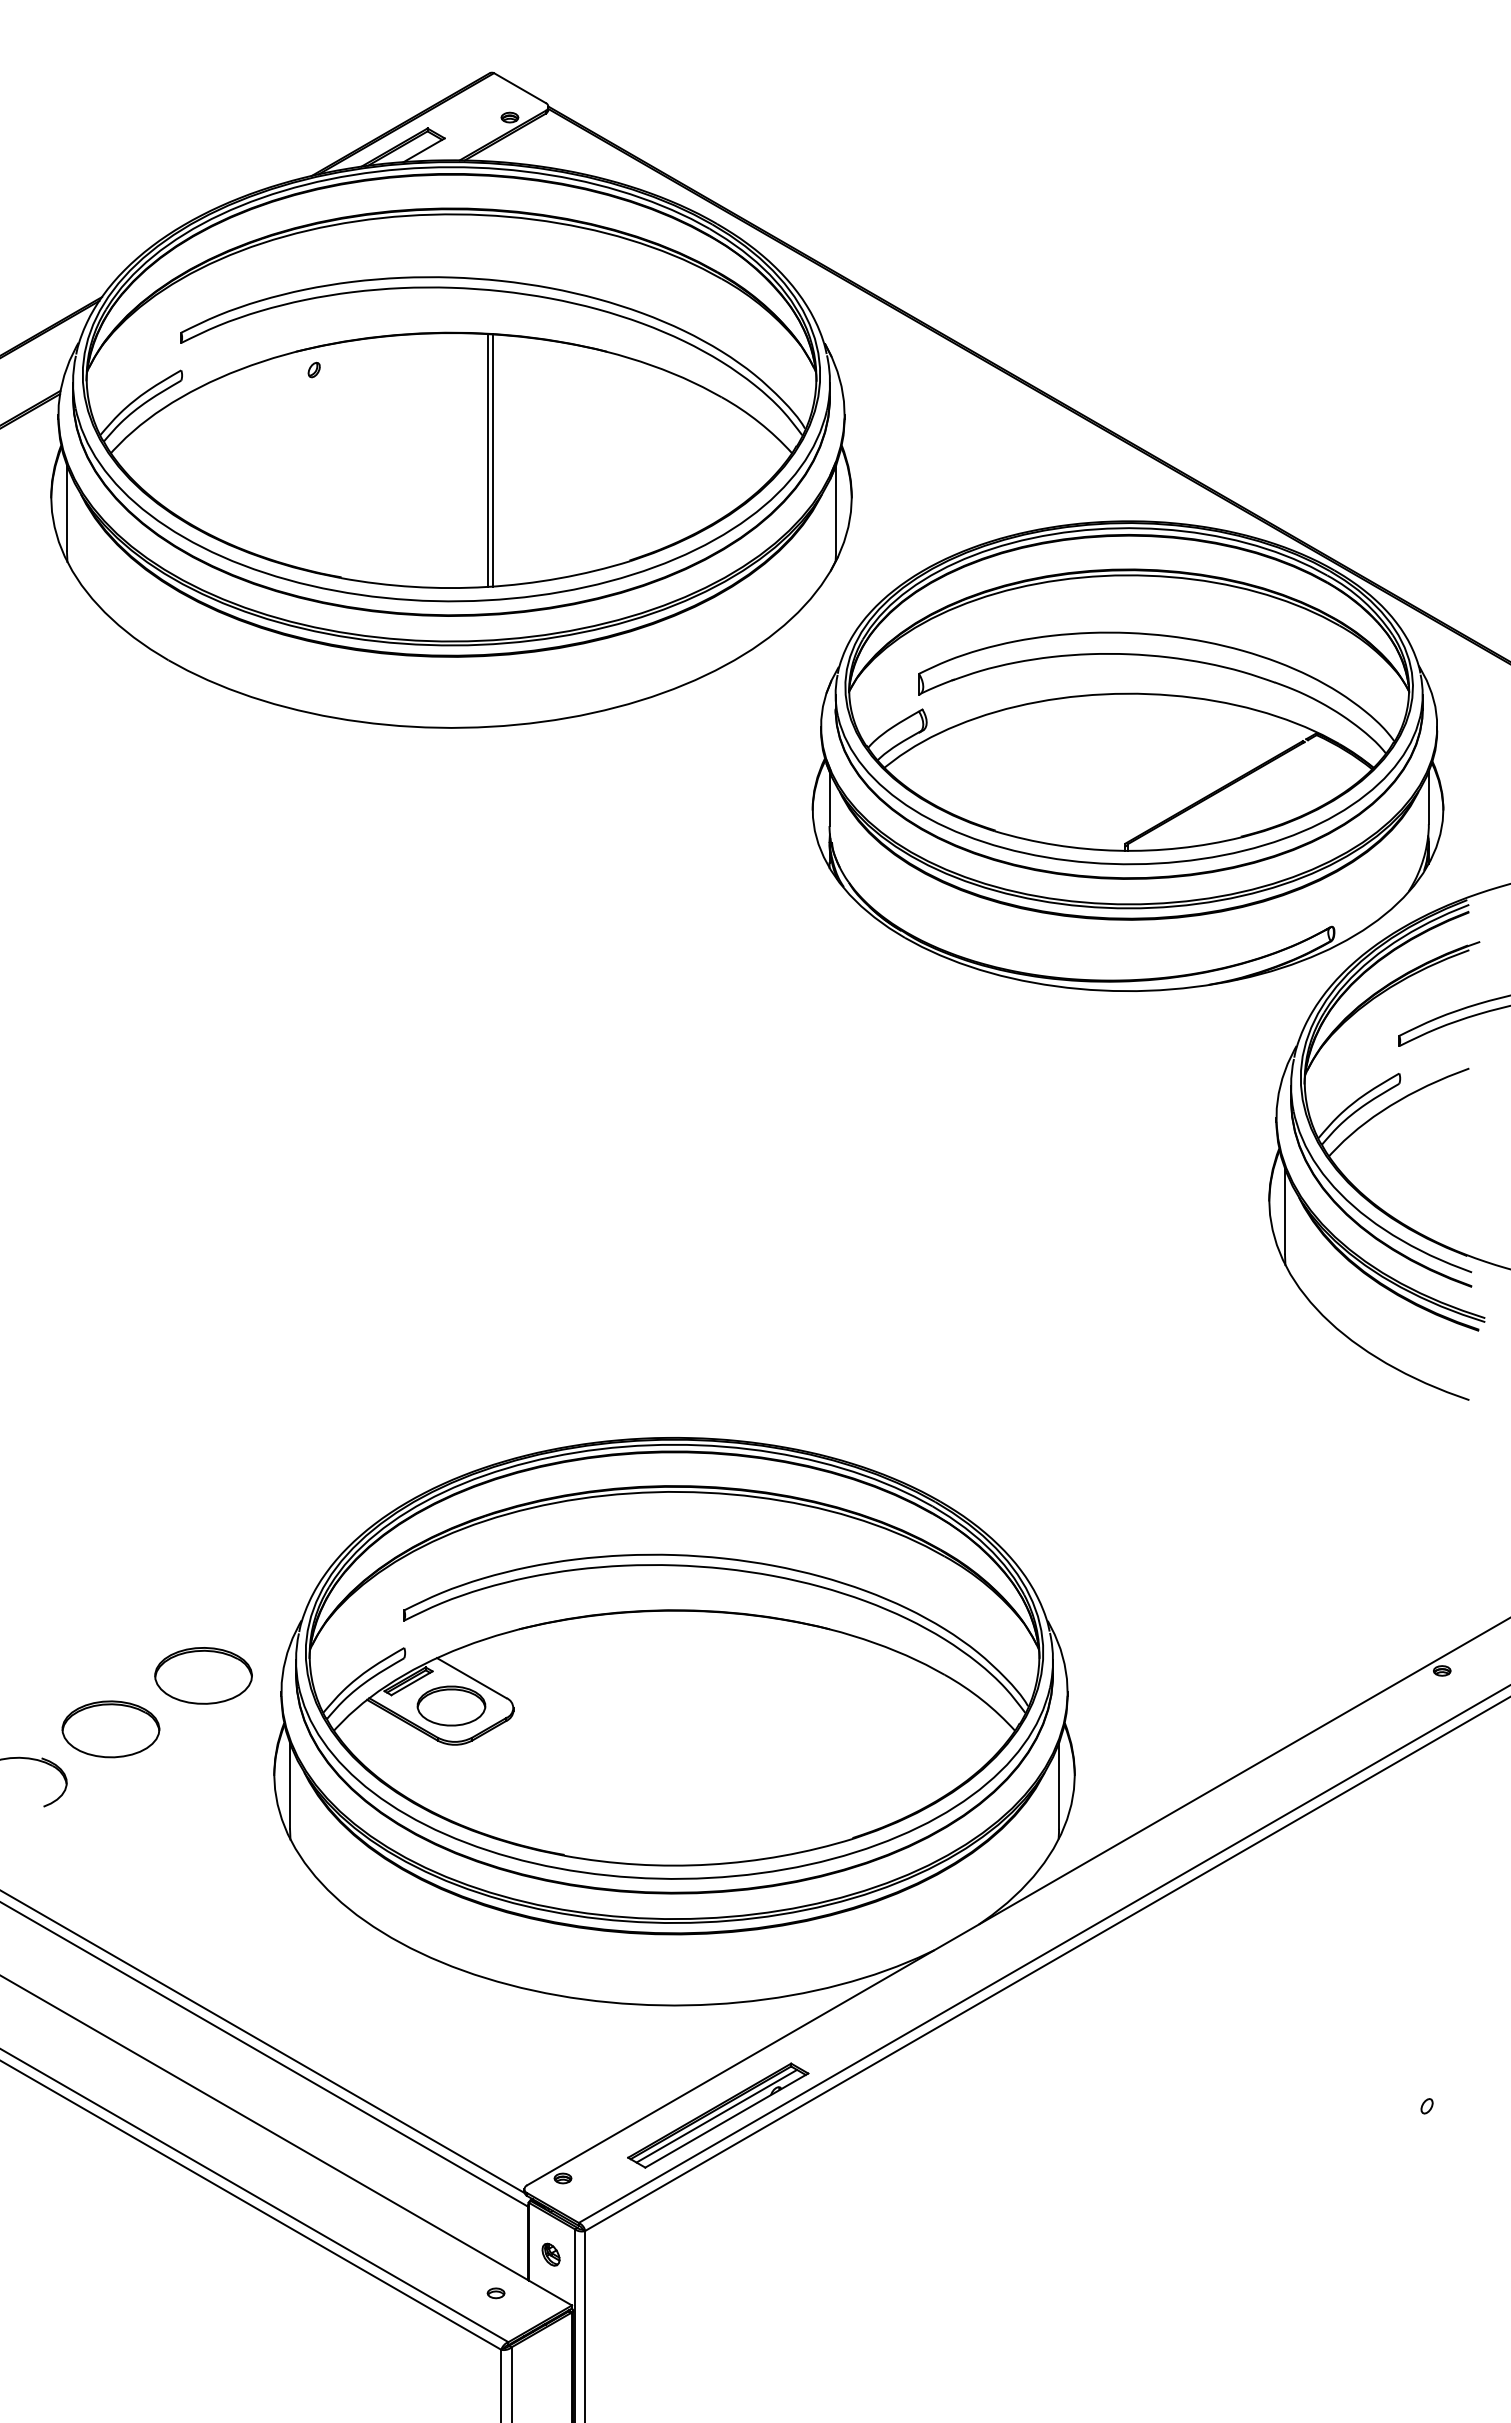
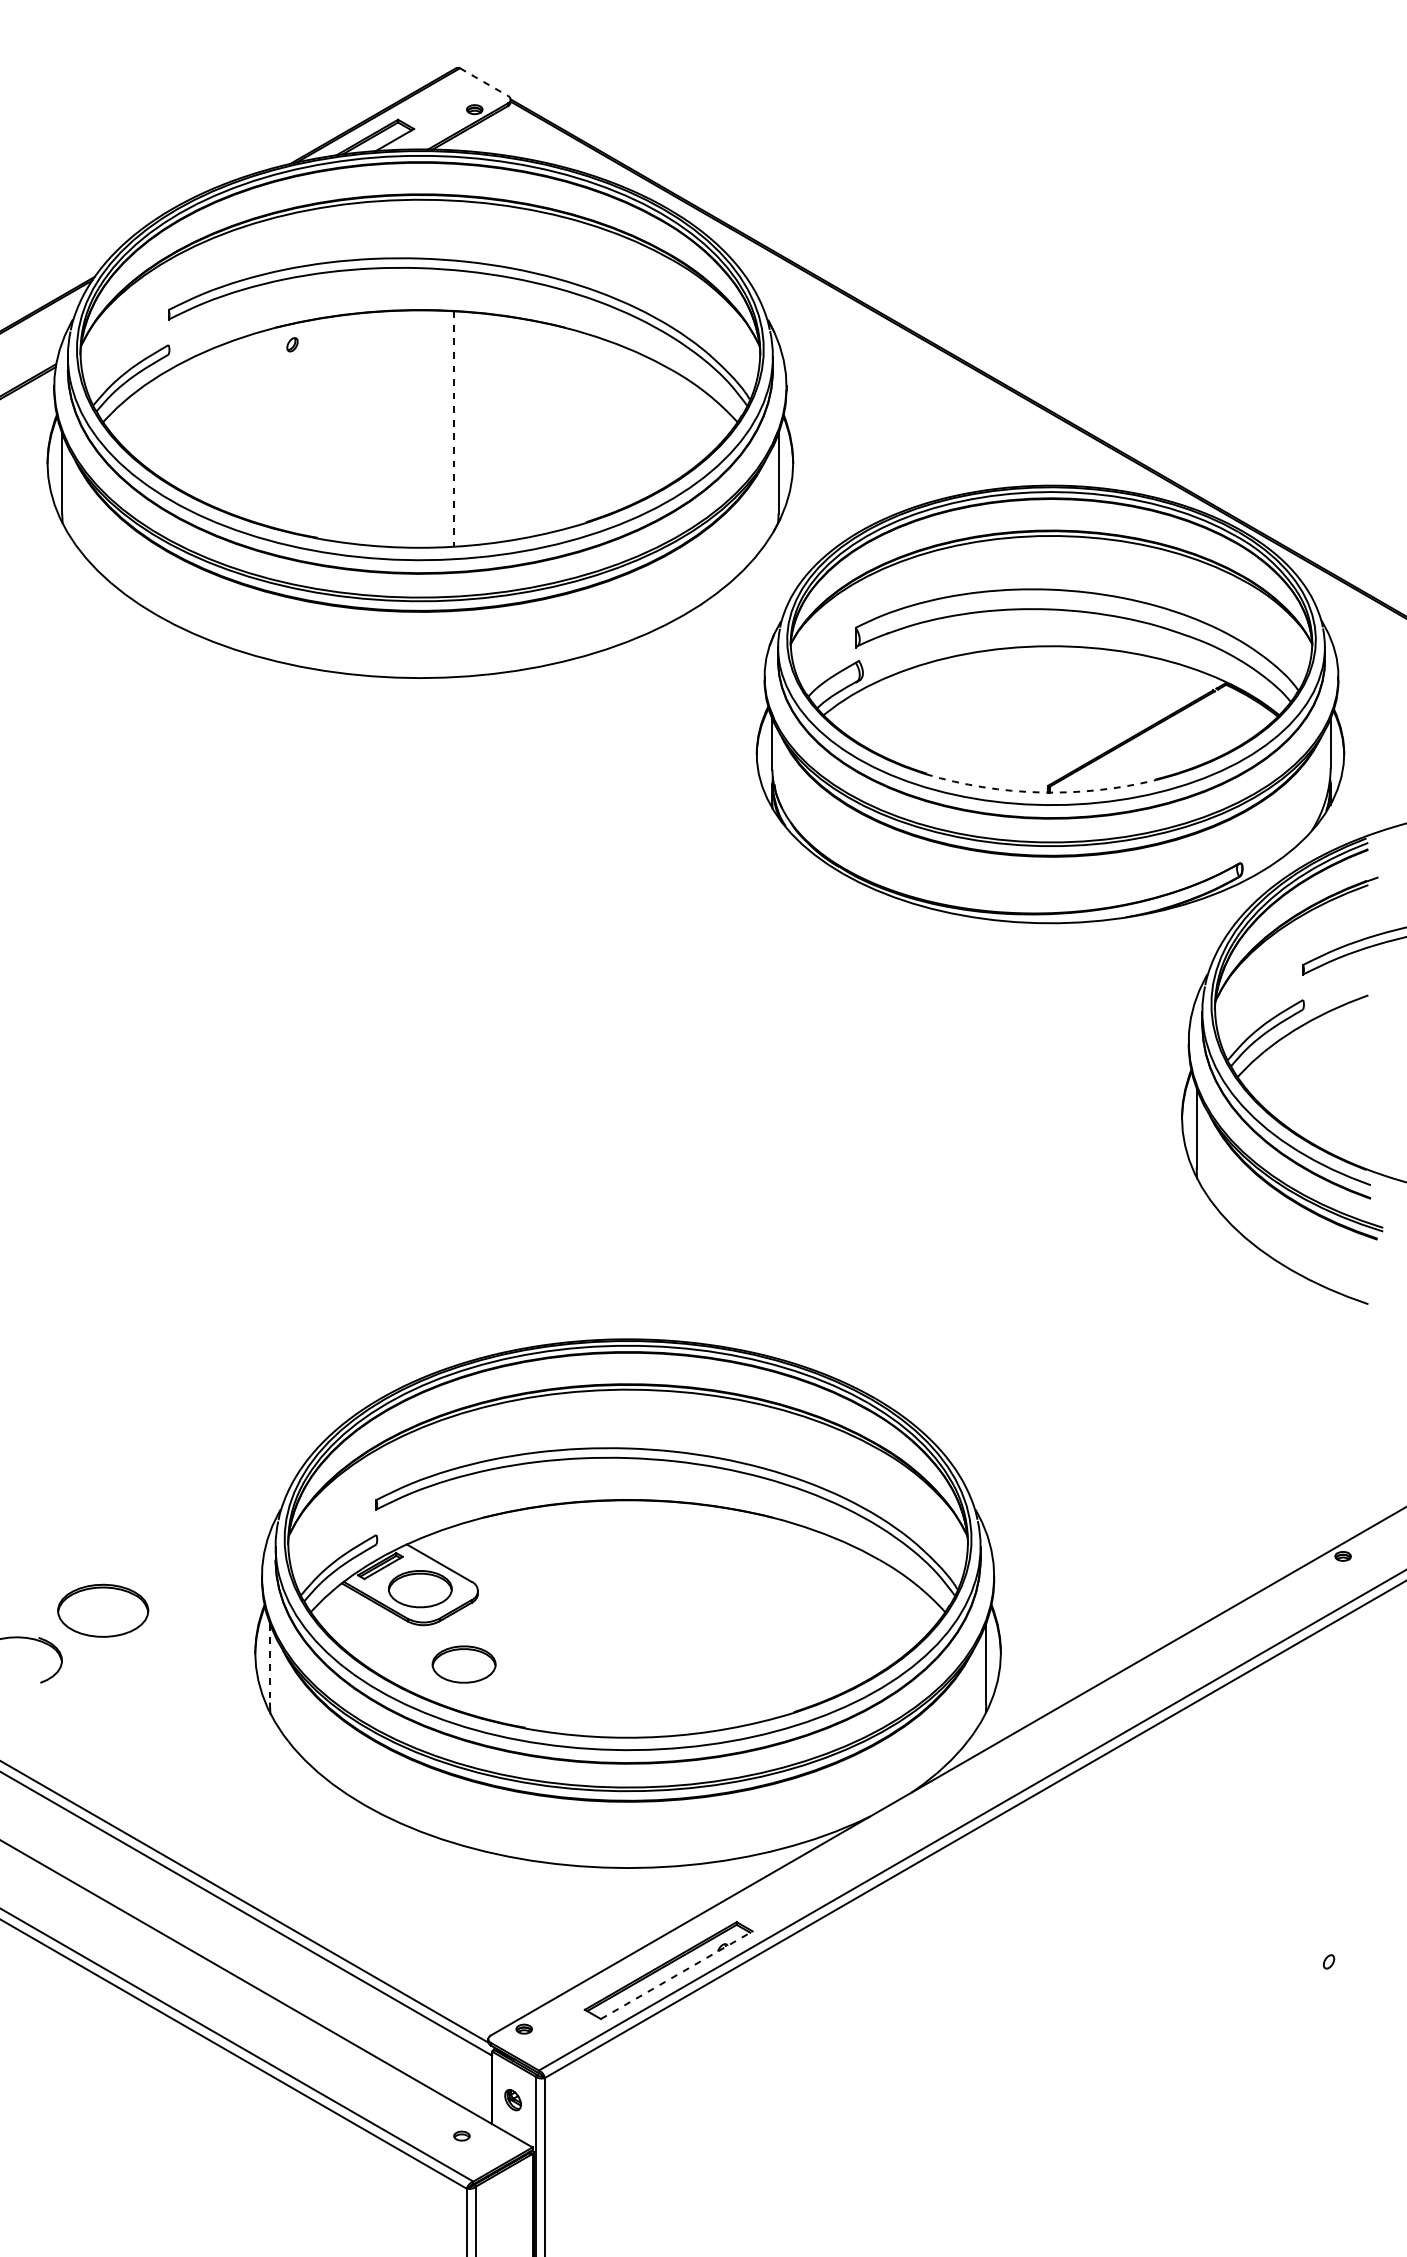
line: (519, 88) -> (483, 82), solid -> dashed
line: (492, 460) -> (458, 429), removed
line: (487, 461) -> (453, 429), solid -> dashed
arc: (1117, 850) -> (1040, 792), solid -> dashed
part: (203, 1675) -> (189, 1560), removed
line: (290, 1786) -> (270, 1664), solid -> dashed
part: (498, 1786) -> (464, 1664), added
line: (716, 2115) -> (667, 1970), removed
line: (727, 2120) -> (677, 1975), solid -> dashed

